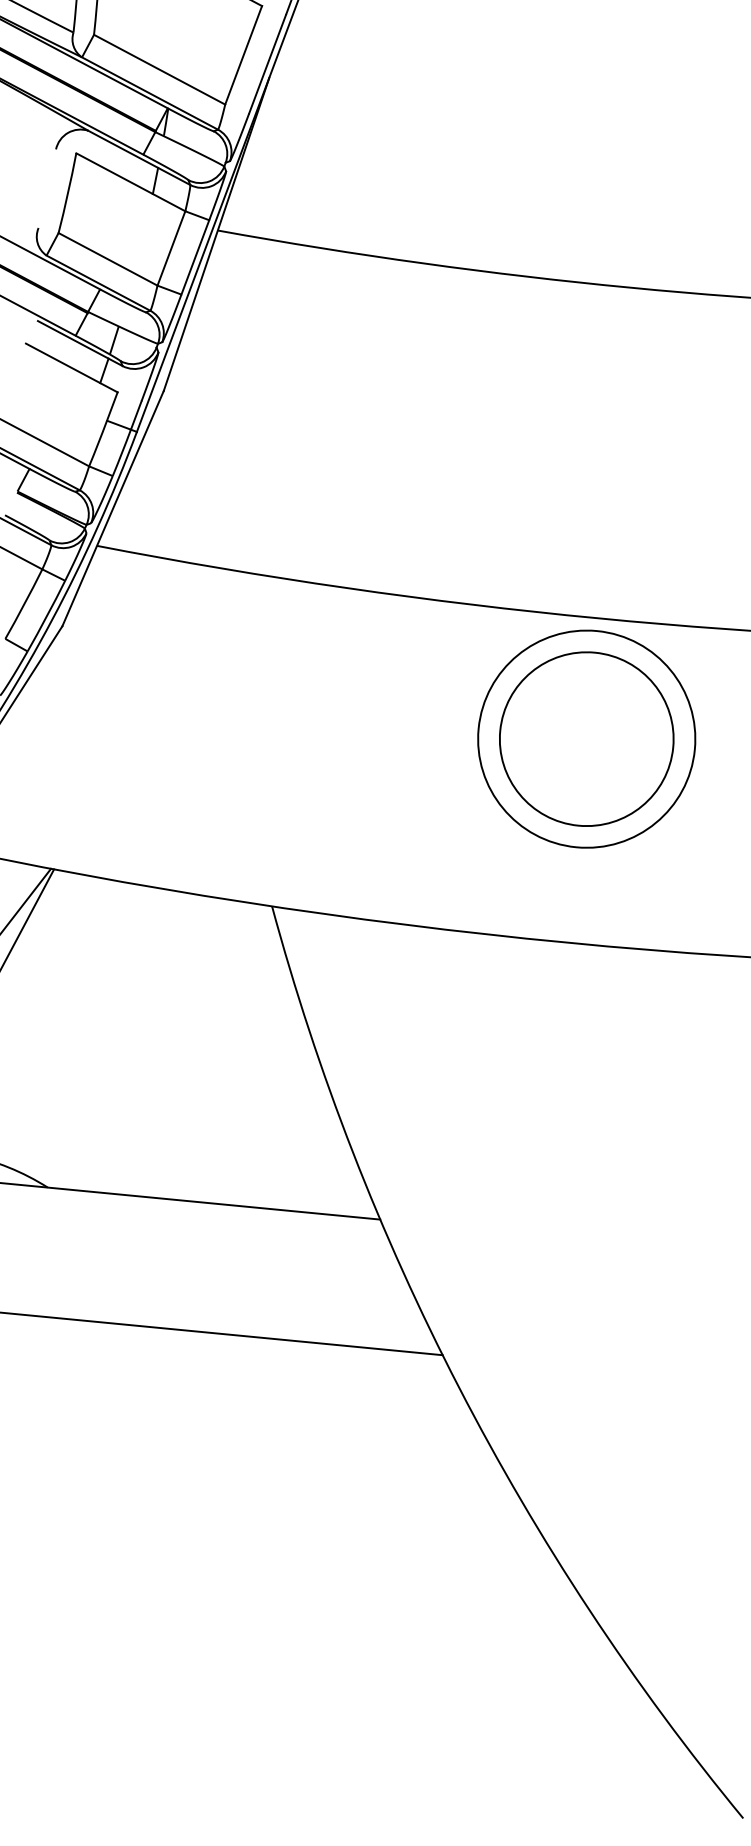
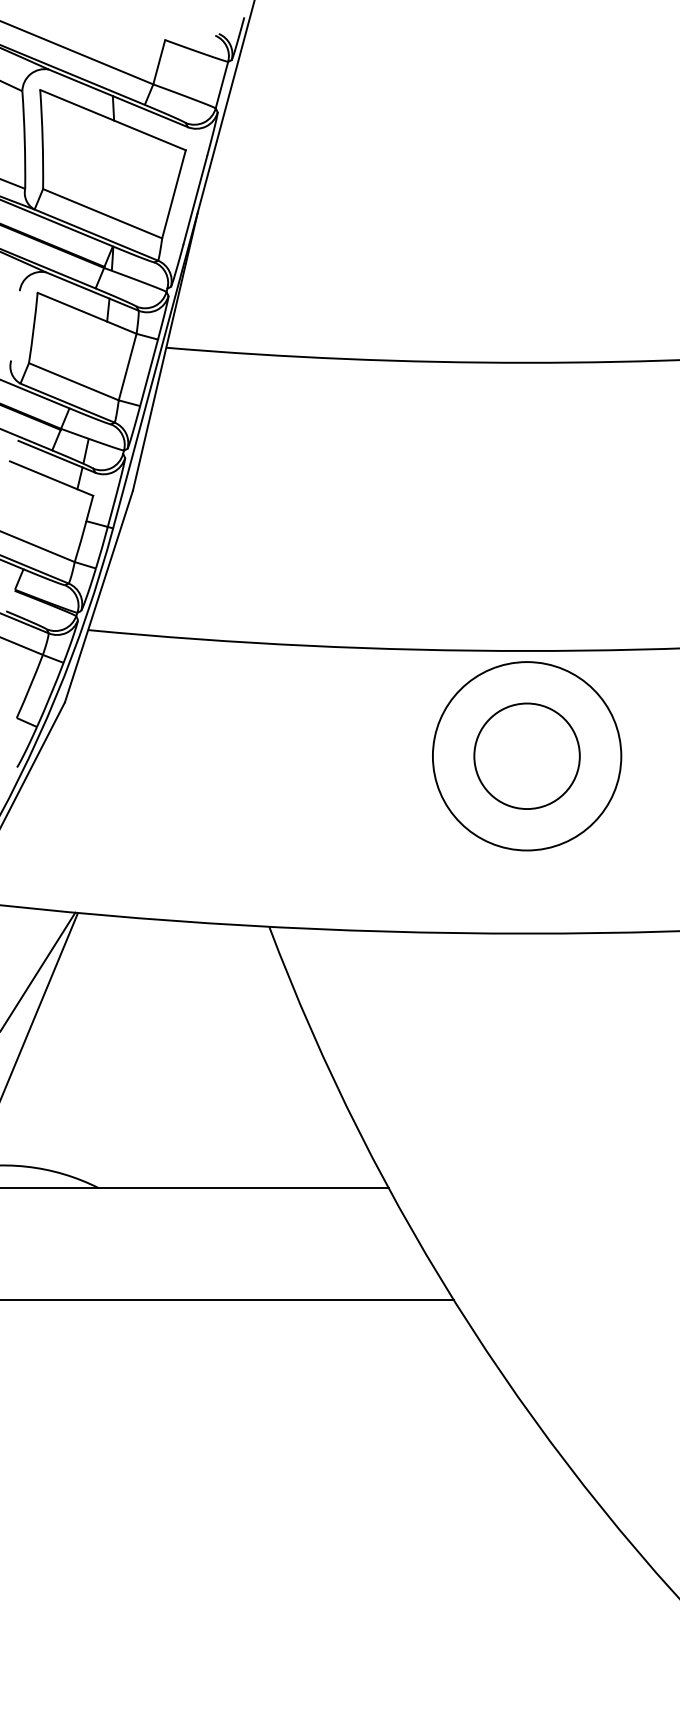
circle: (586, 738) -> (526, 755), size x0.7

